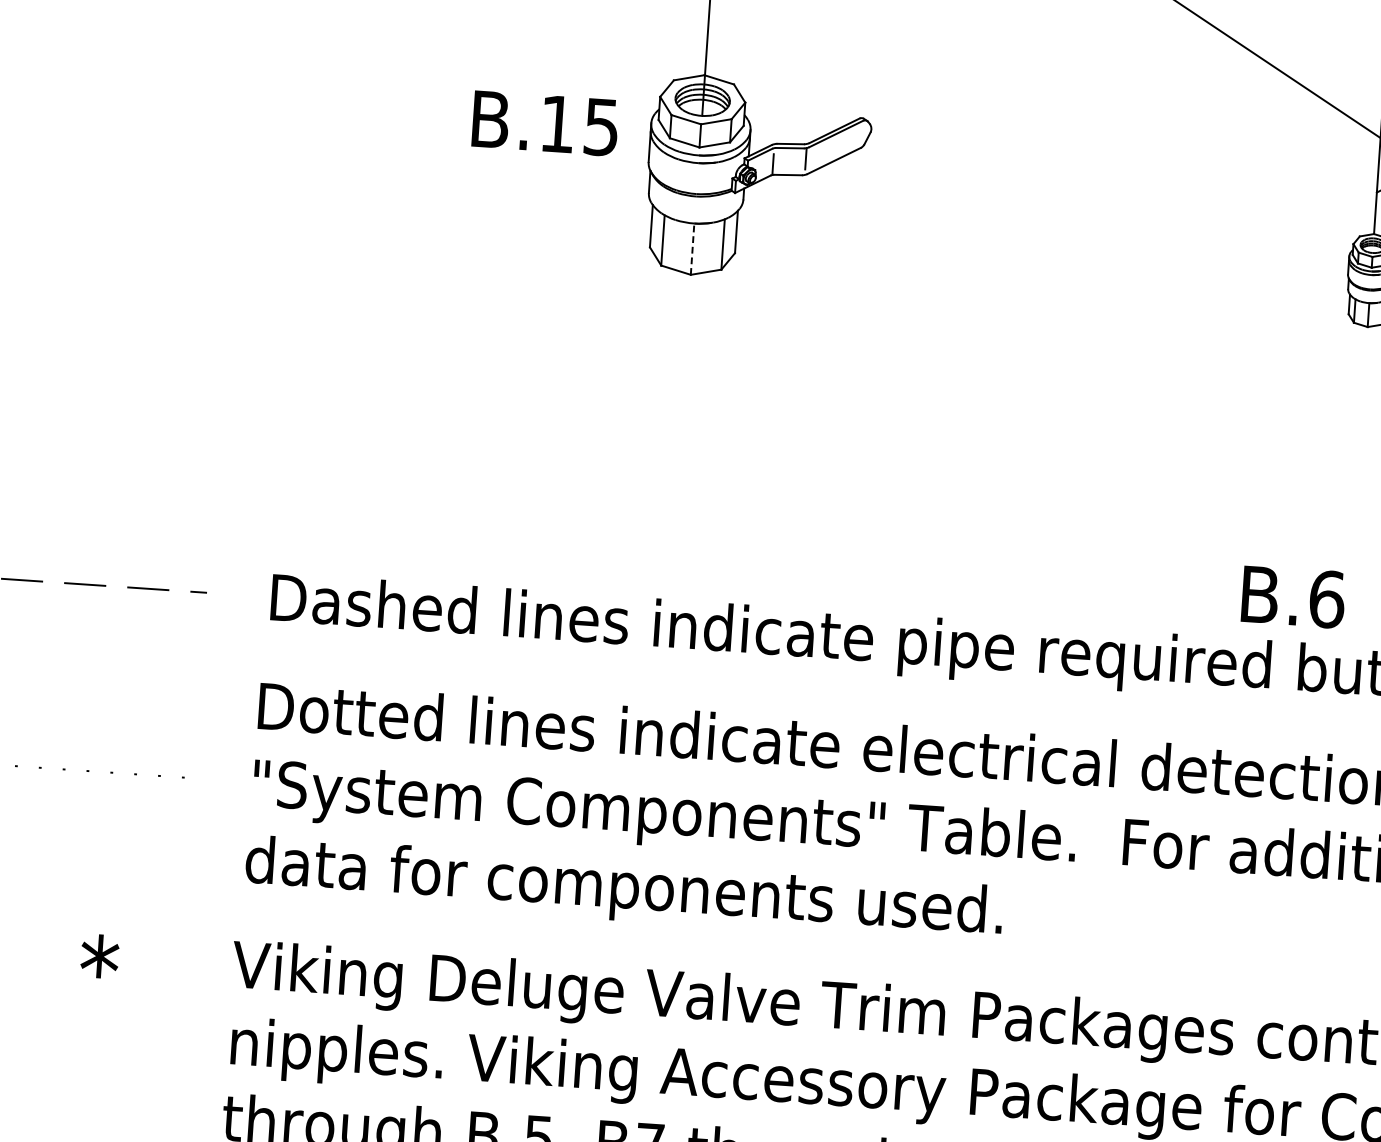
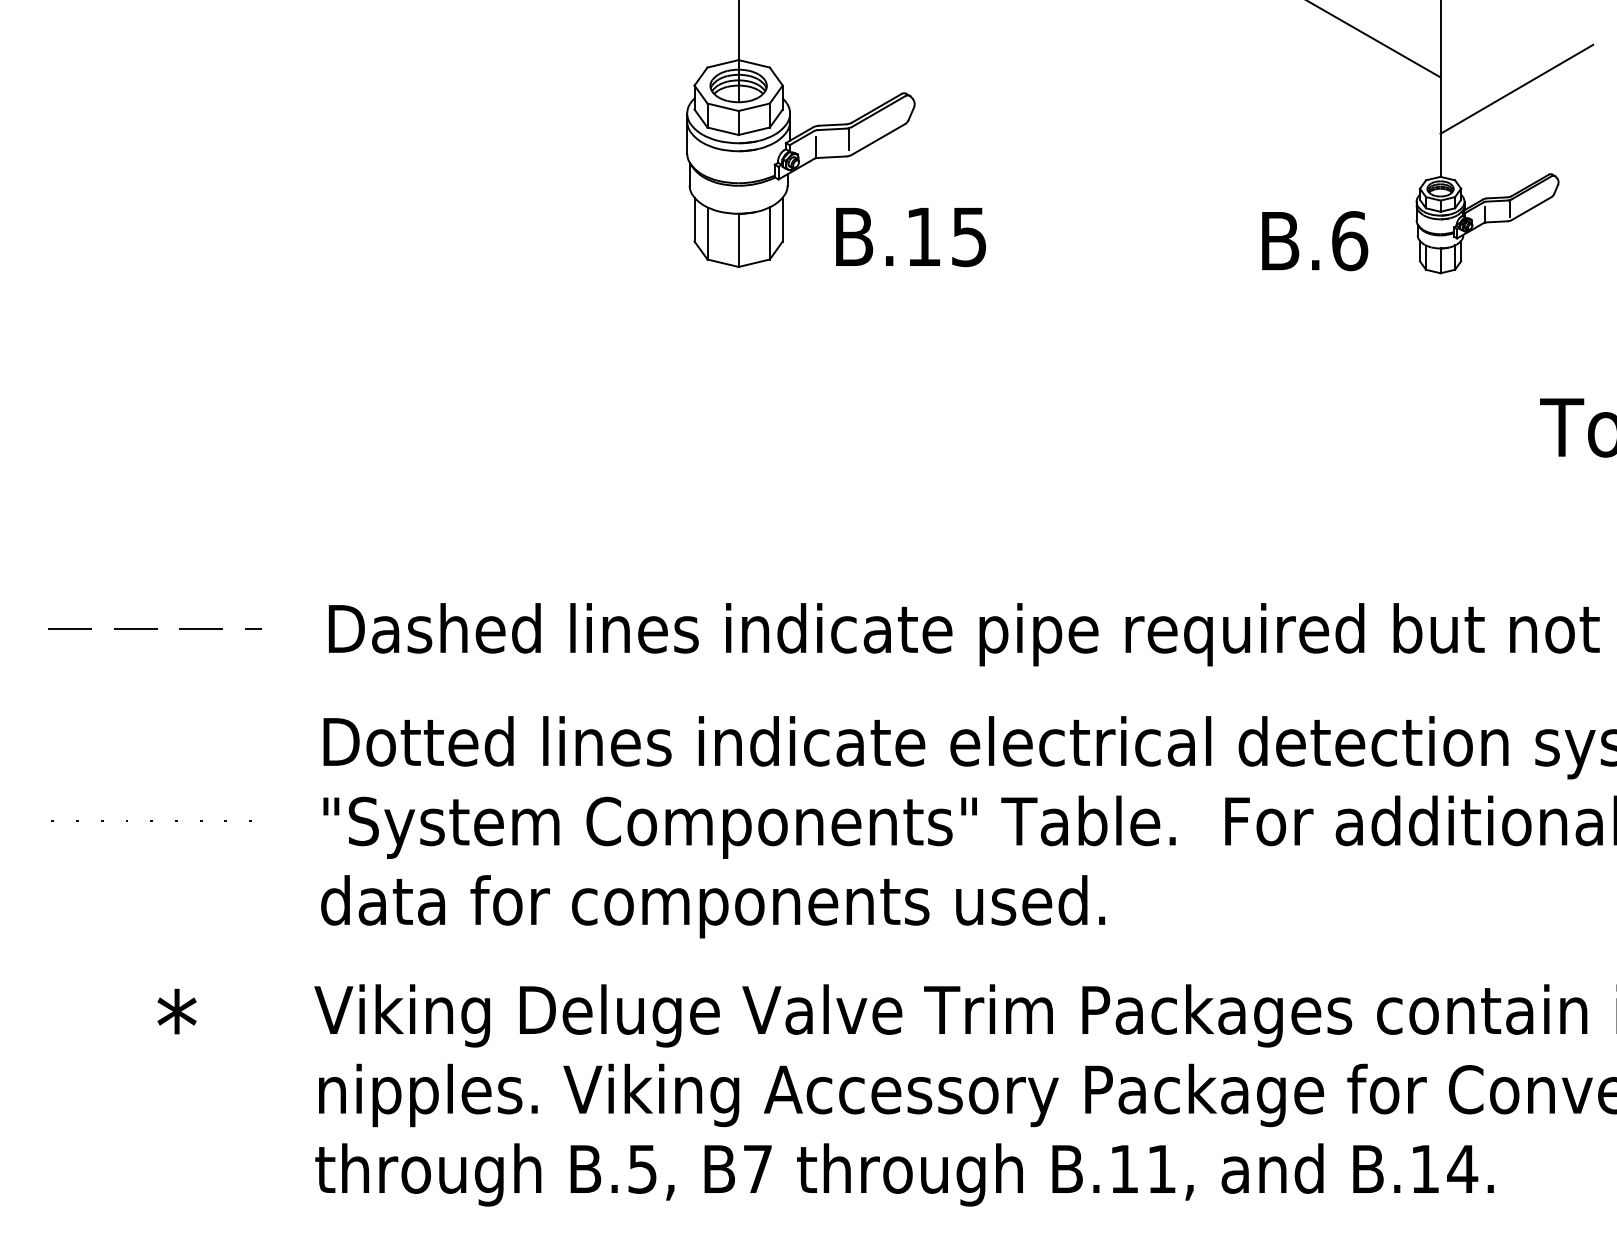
text: (544, 123) -> (910, 237), moved
line: (692, 249) -> (738, 240), dashed -> solid
text: (1293, 597) -> (1315, 241), moved

